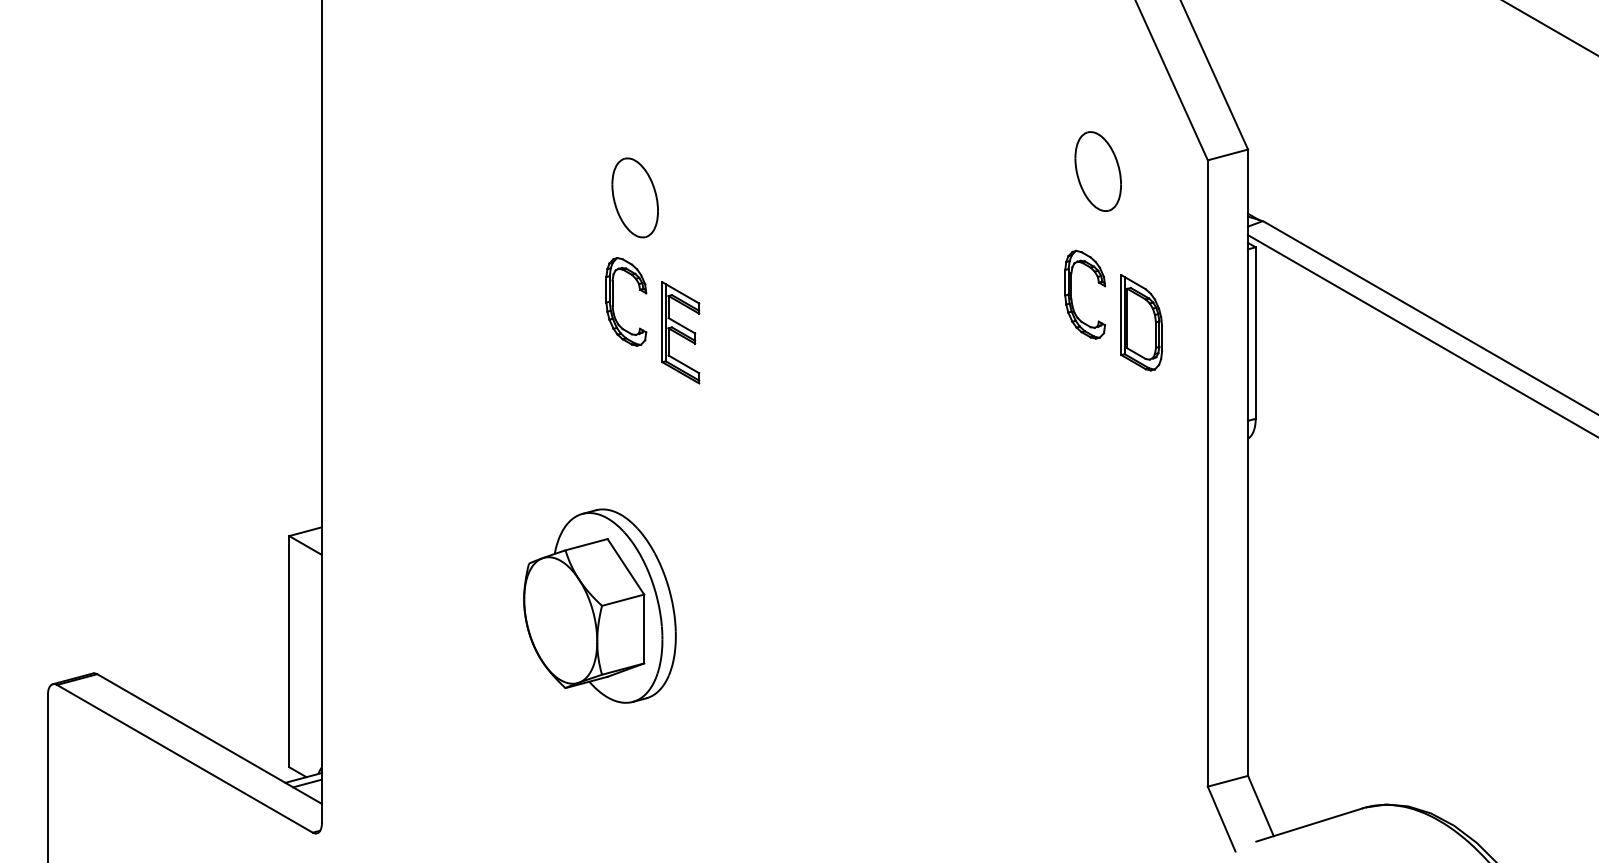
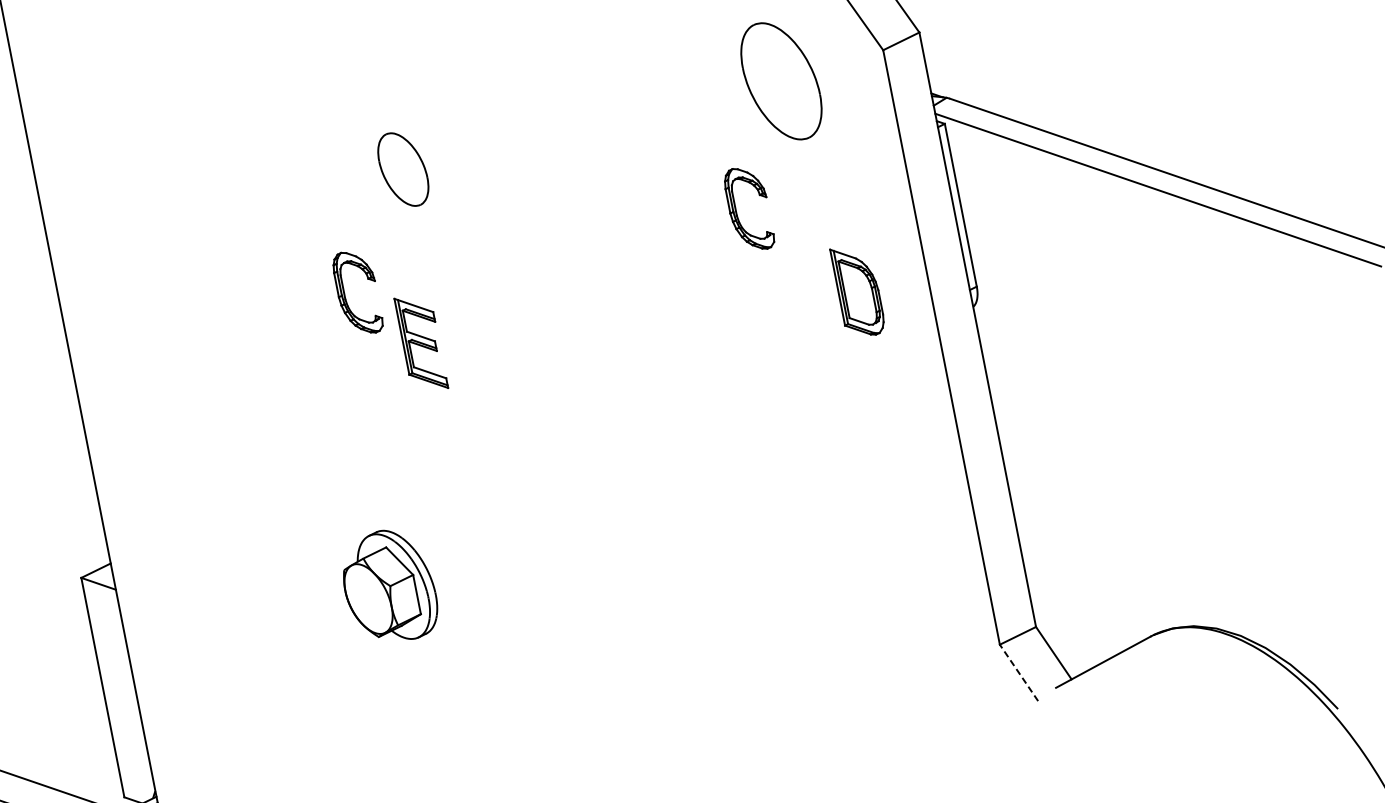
part: (1097, 171) -> (780, 81), size x1.6
part: (634, 197) -> (402, 169), moved
part: (1072, 298) -> (737, 214), moved
part: (1141, 322) -> (858, 290), moved
part: (680, 332) -> (420, 343), moved
part: (599, 605) -> (388, 586), size x0.6
line: (1221, 818) -> (1018, 672), solid -> dashed

